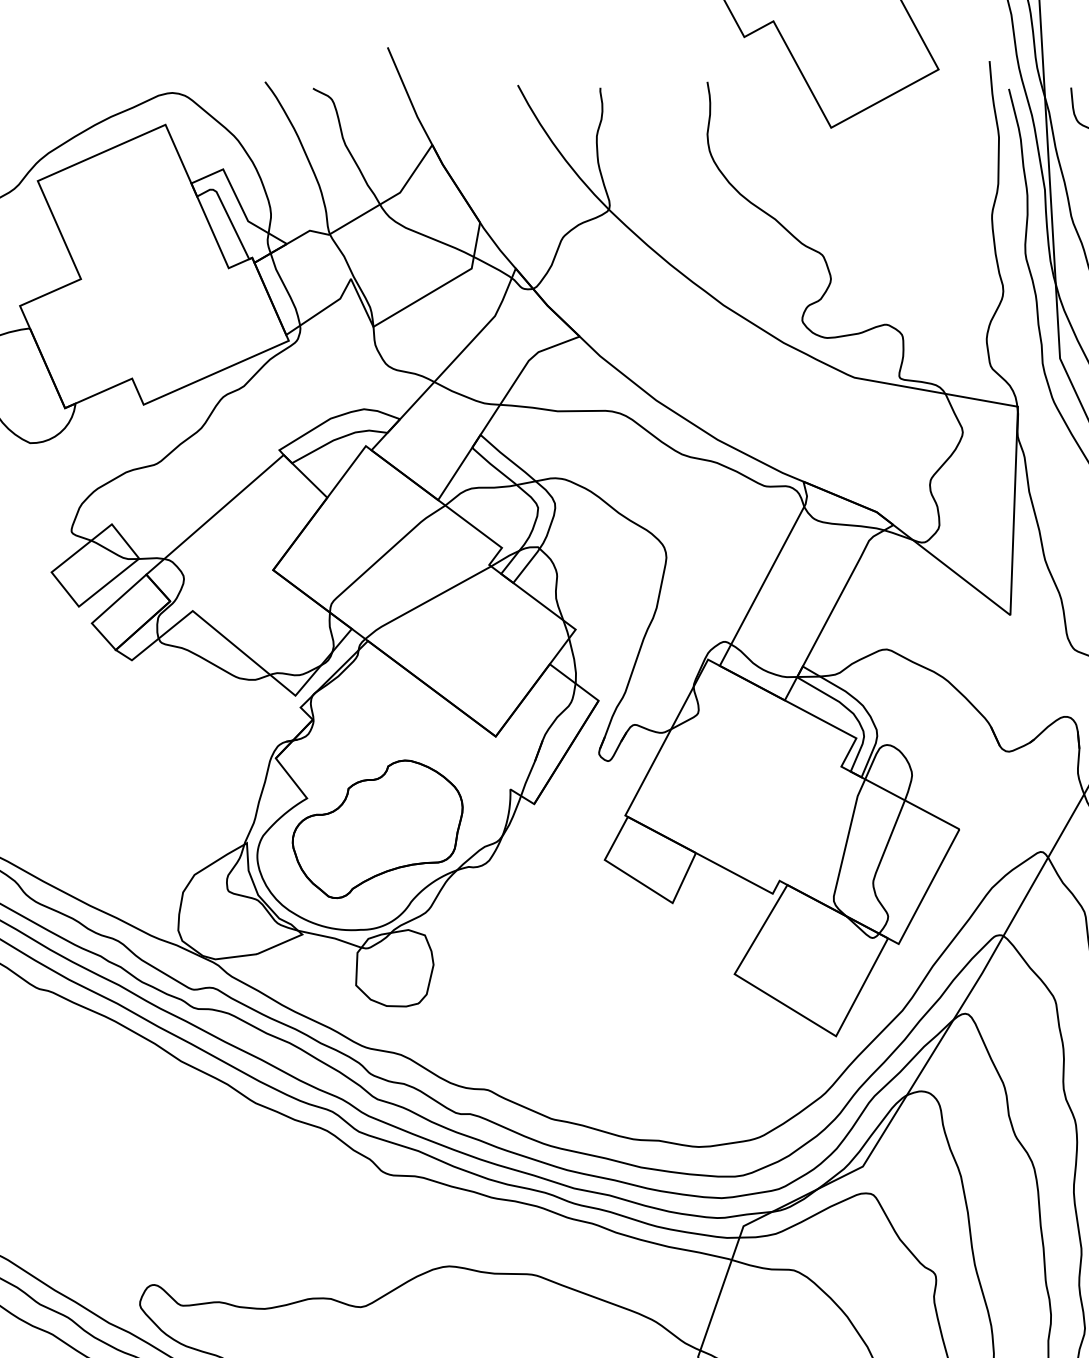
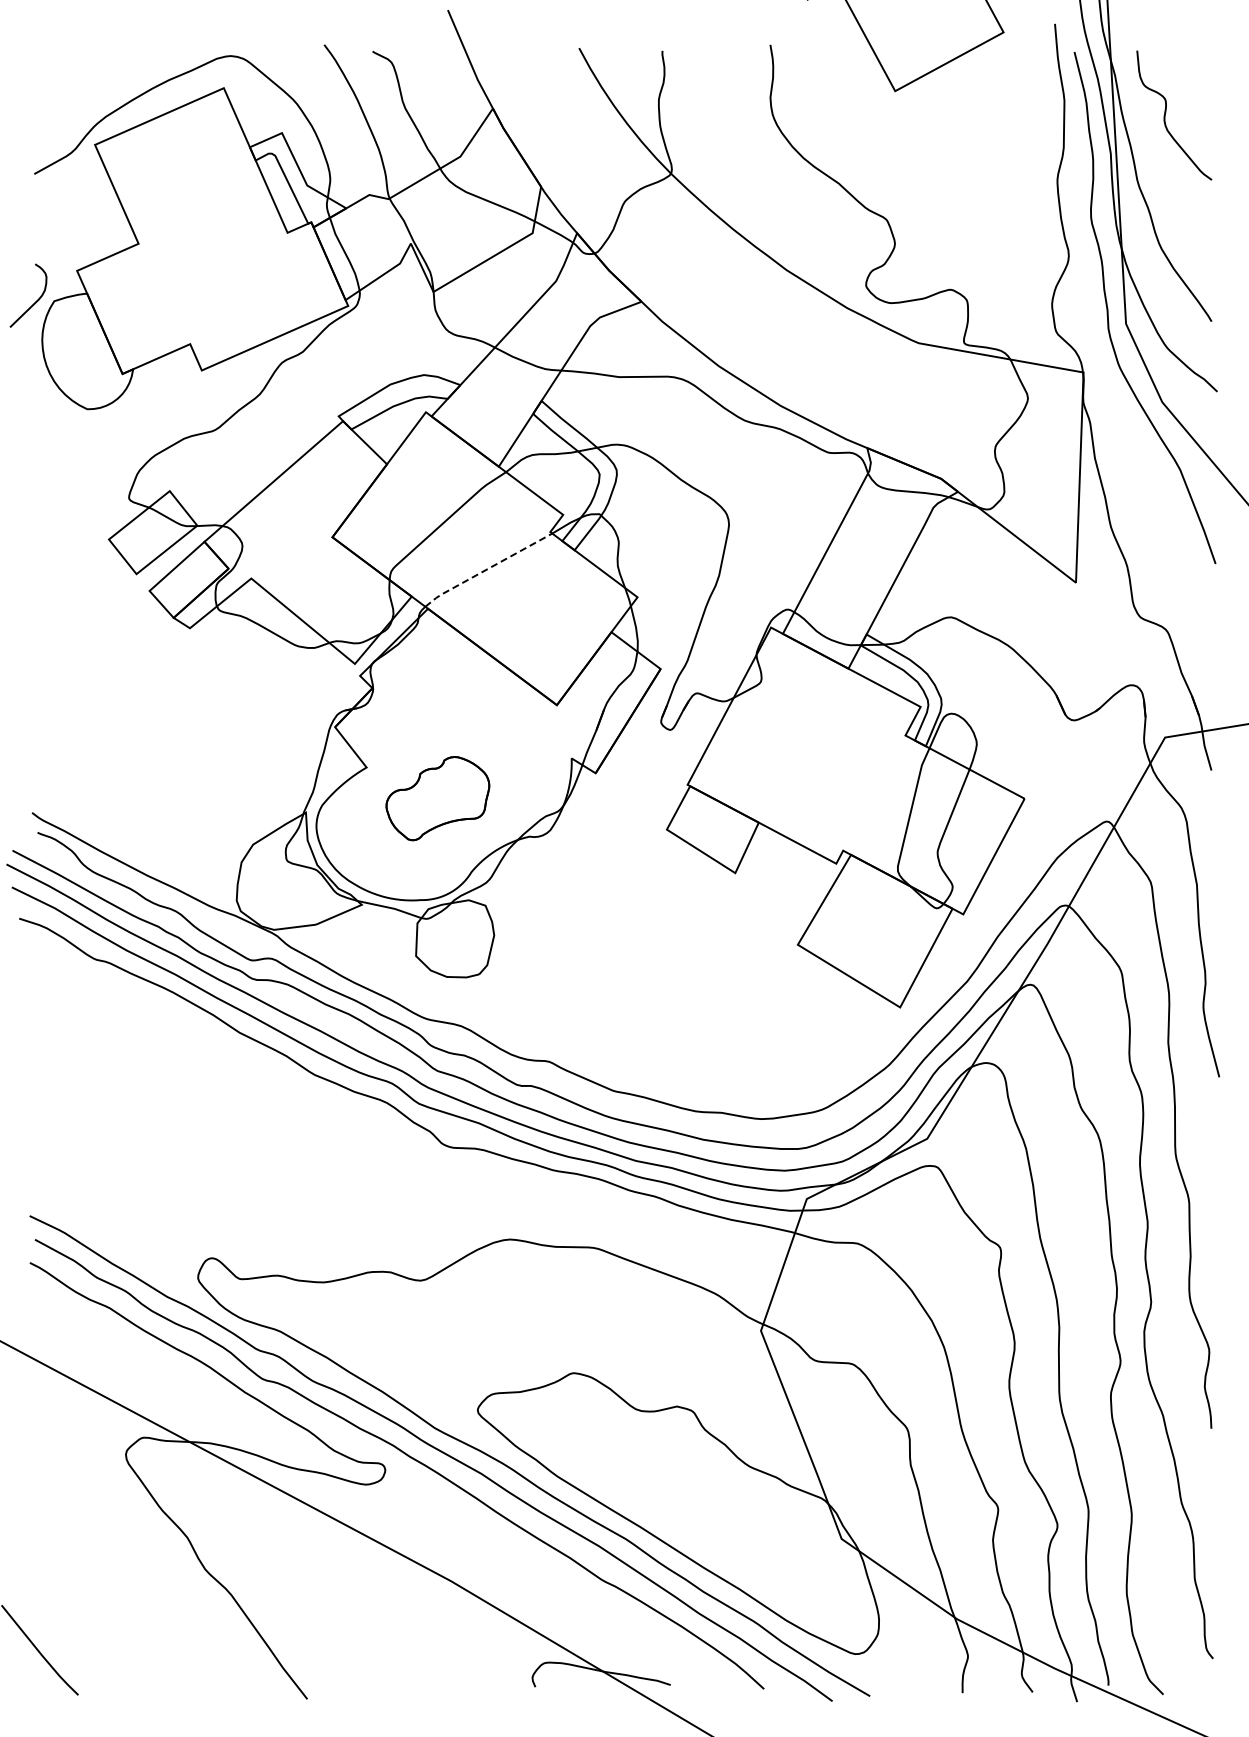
line: (426, 602) -> (487, 569), solid -> dashed
part: (377, 829) -> (437, 798), size x0.6

